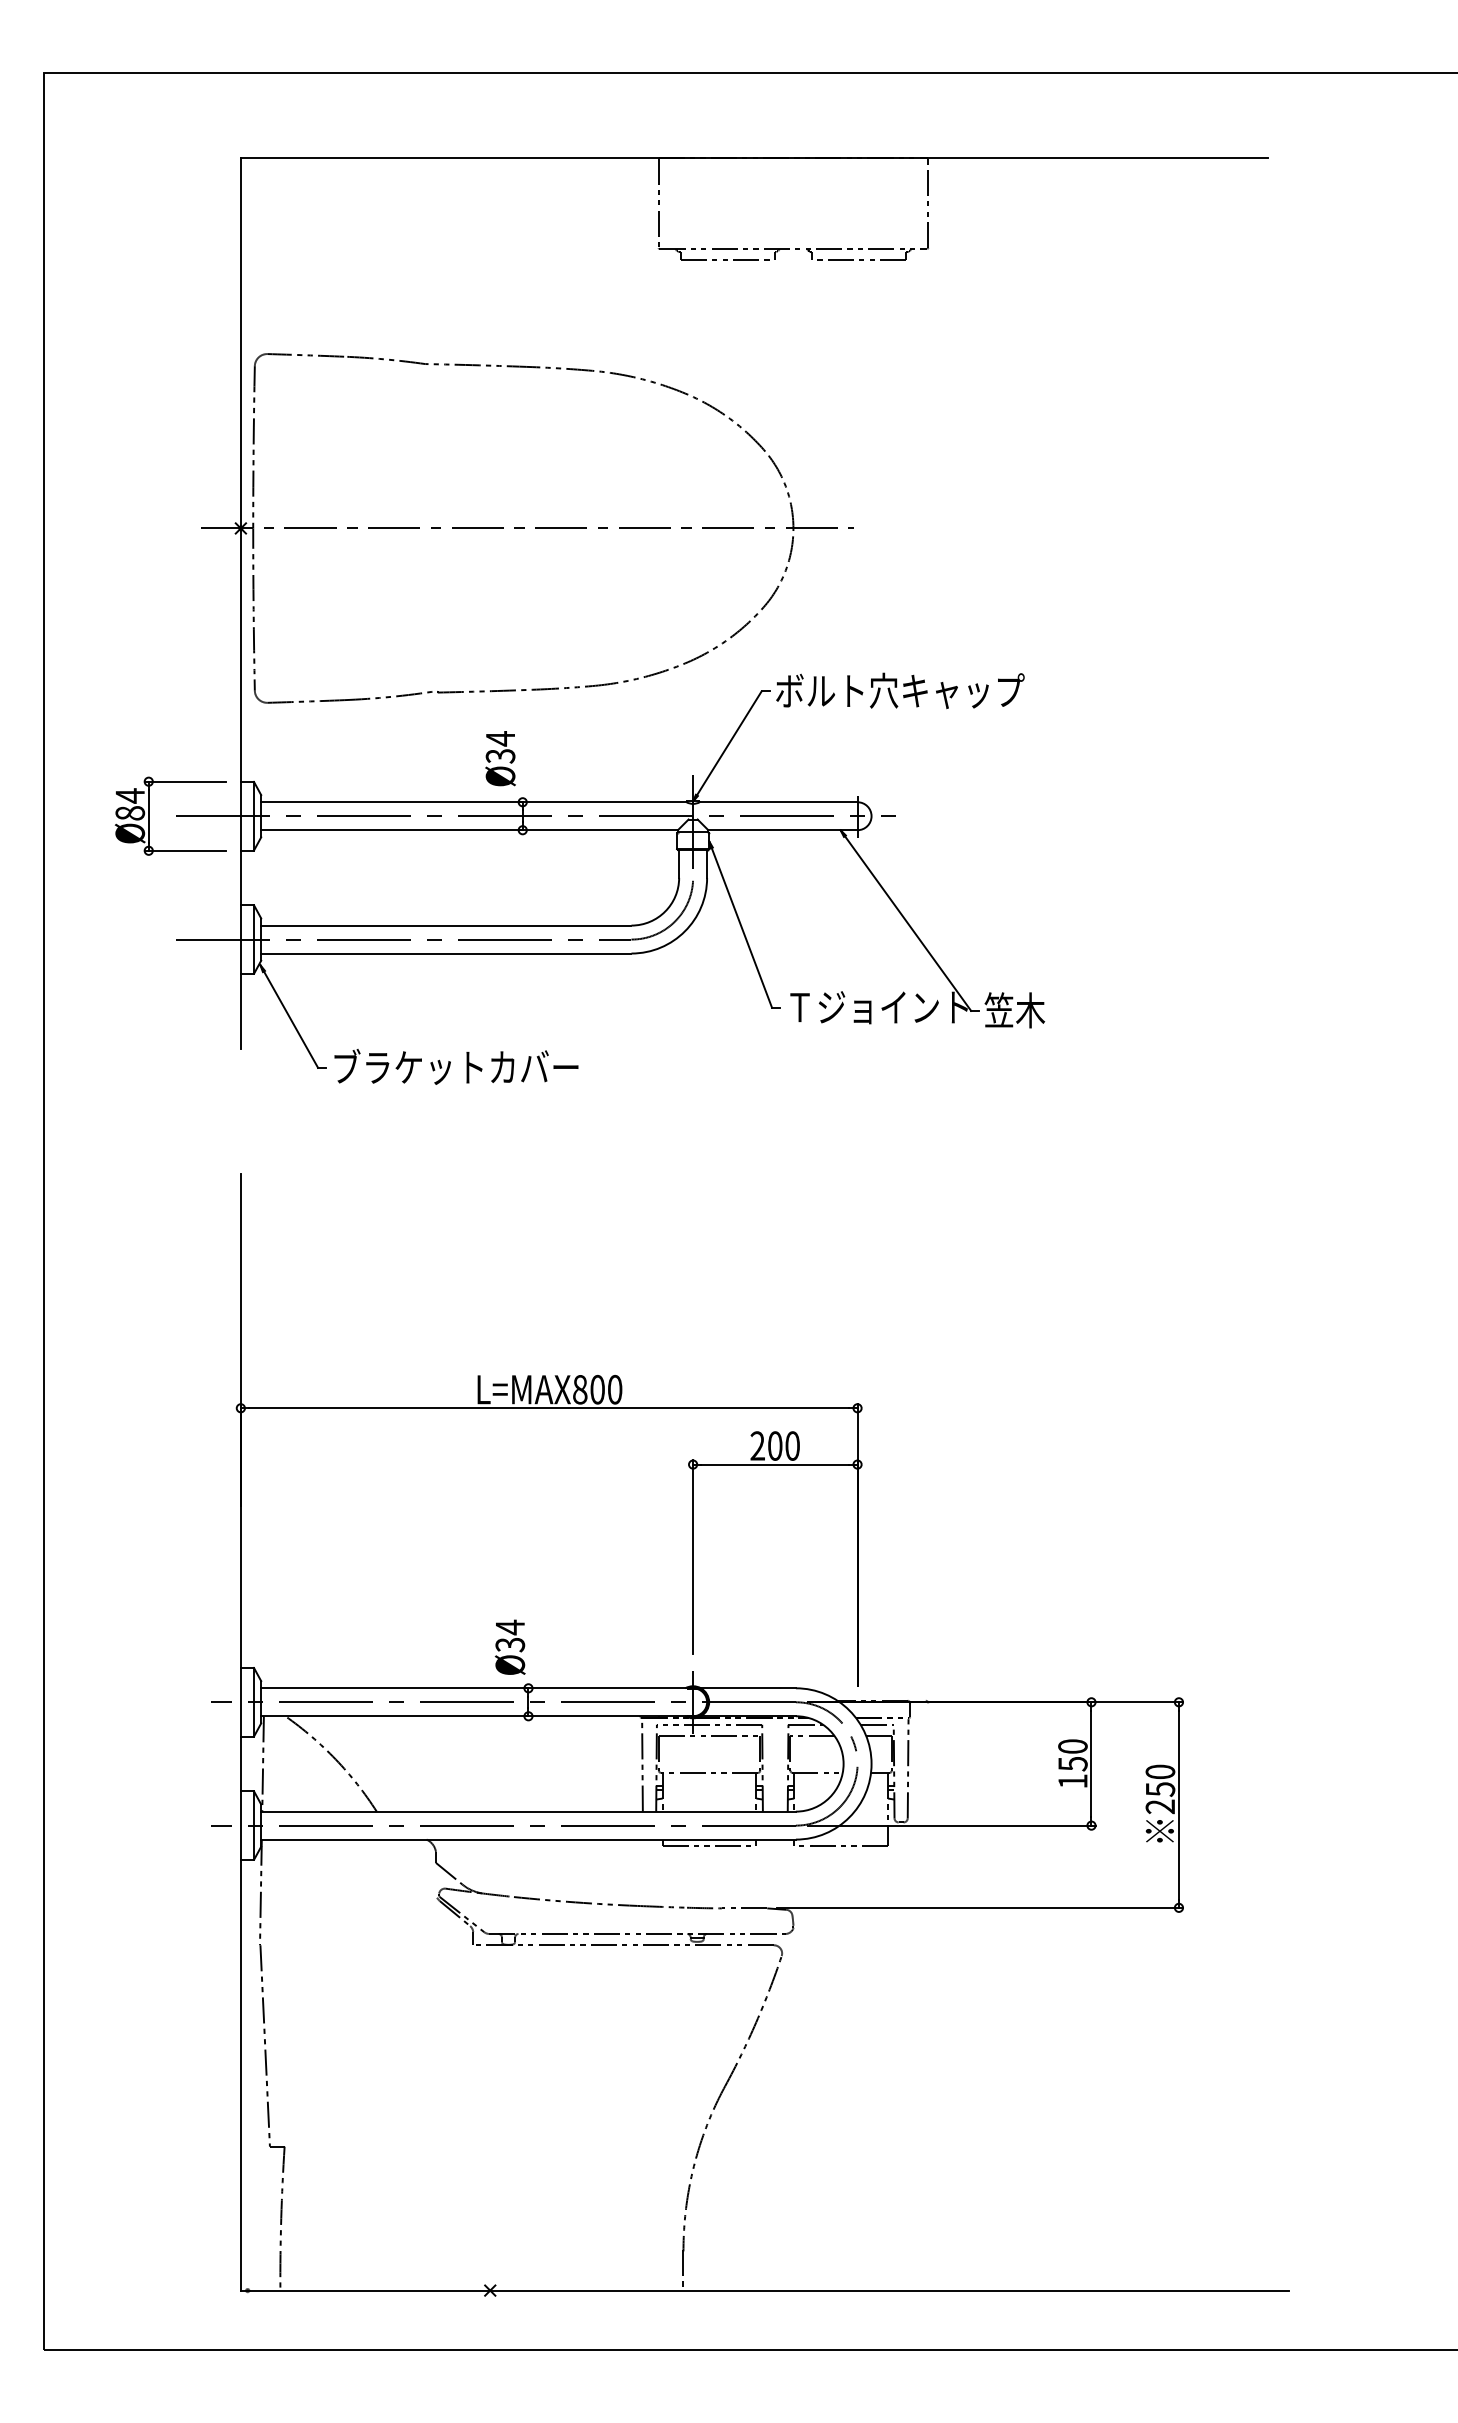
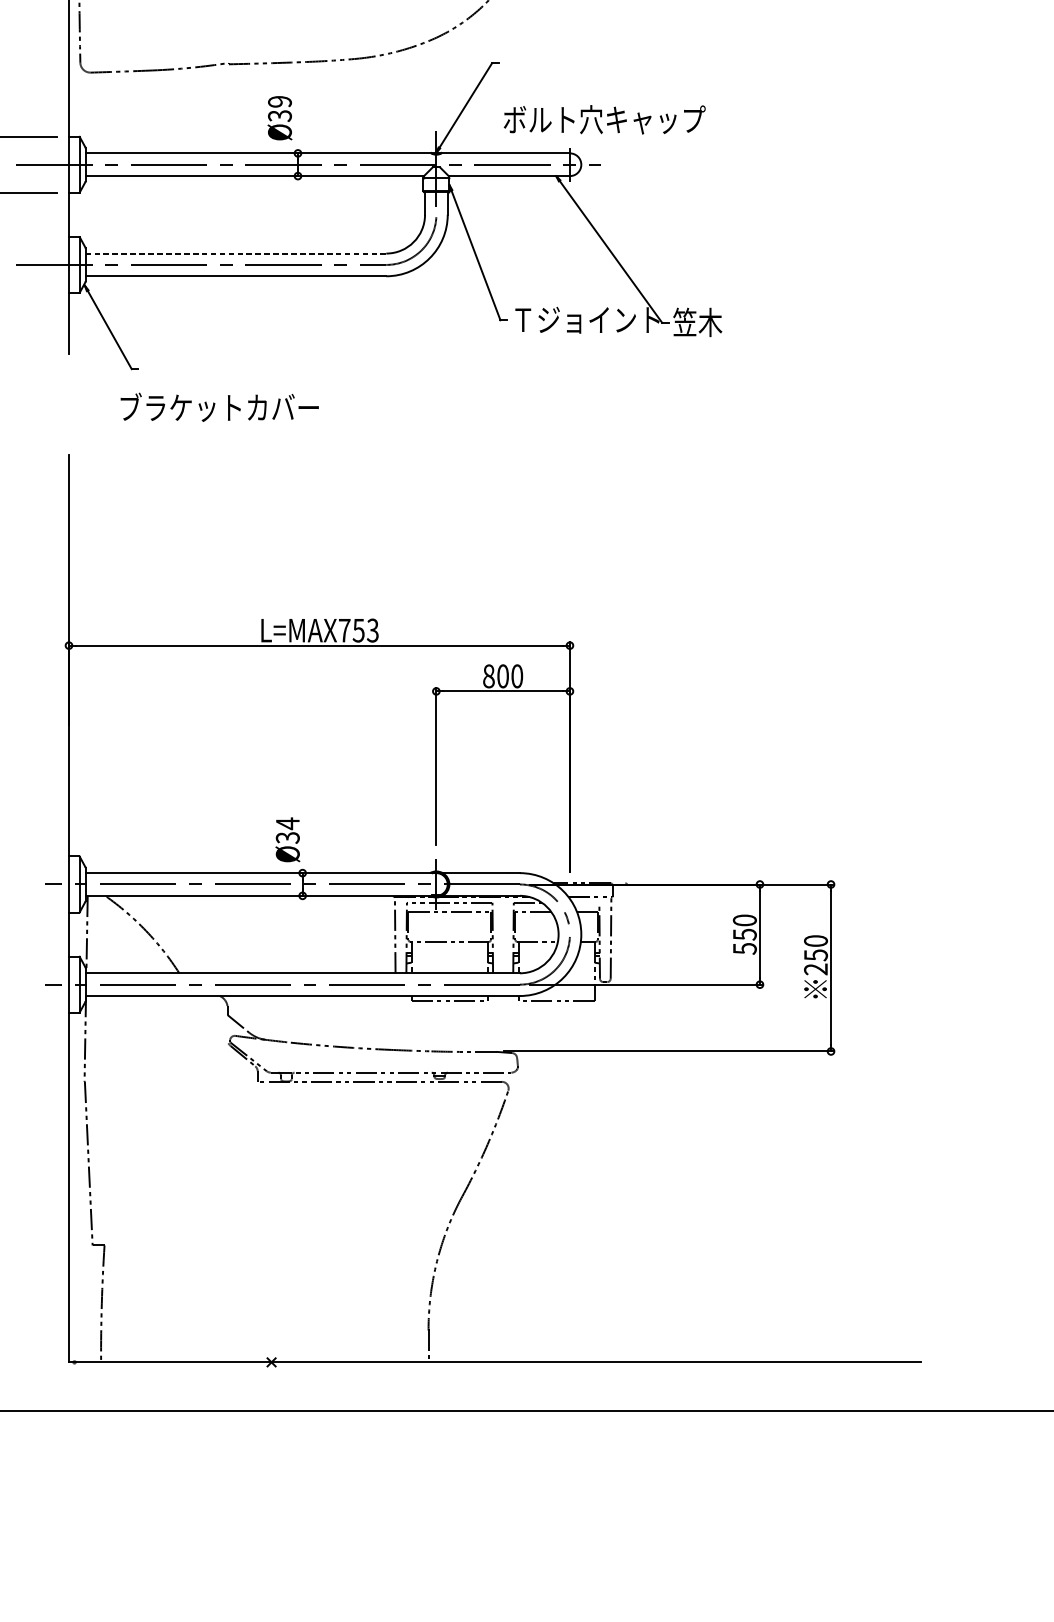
text: (900, 690) -> (604, 119), moved
text: (500, 738) -> (279, 101), Ø34 -> Ø39
line: (446, 925) -> (236, 253), solid -> dashed
text: (456, 1066) -> (219, 407), moved
text: (597, 1389) -> (358, 630), L=MAX800 -> L=MAX753
text: (757, 1445) -> (488, 675), 200 -> 800
line: (876, 1724) -> (585, 902), removed
text: (1072, 1781) -> (744, 948), 150 -> 550

